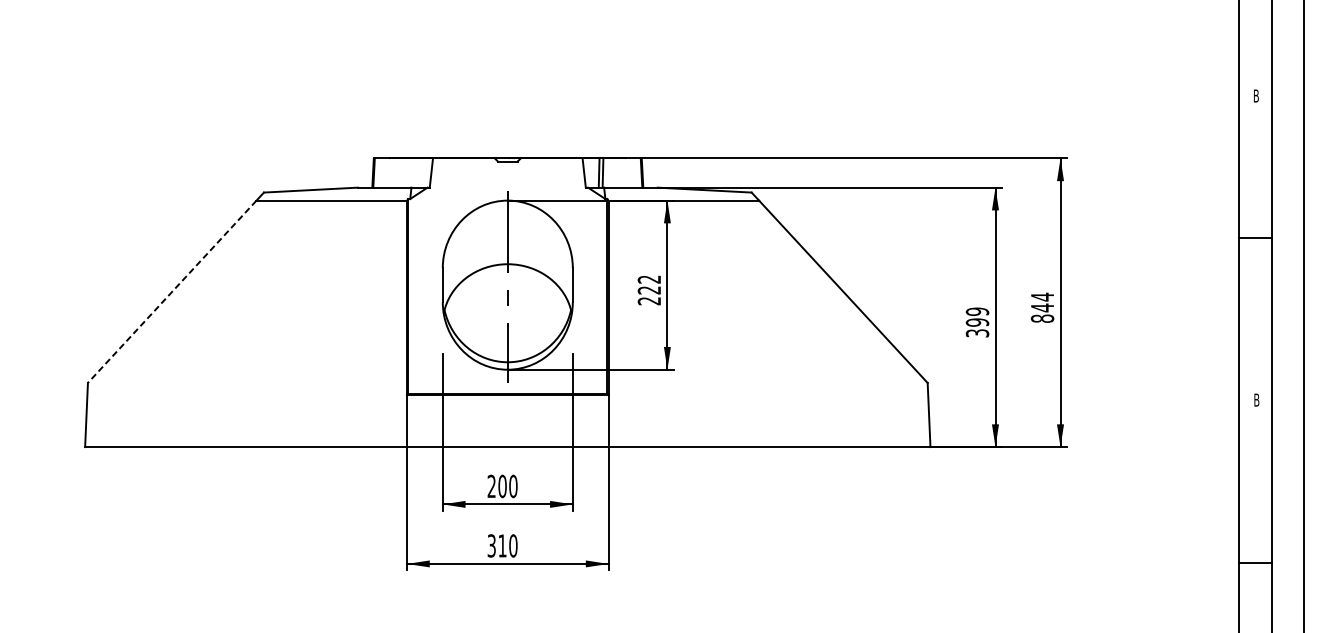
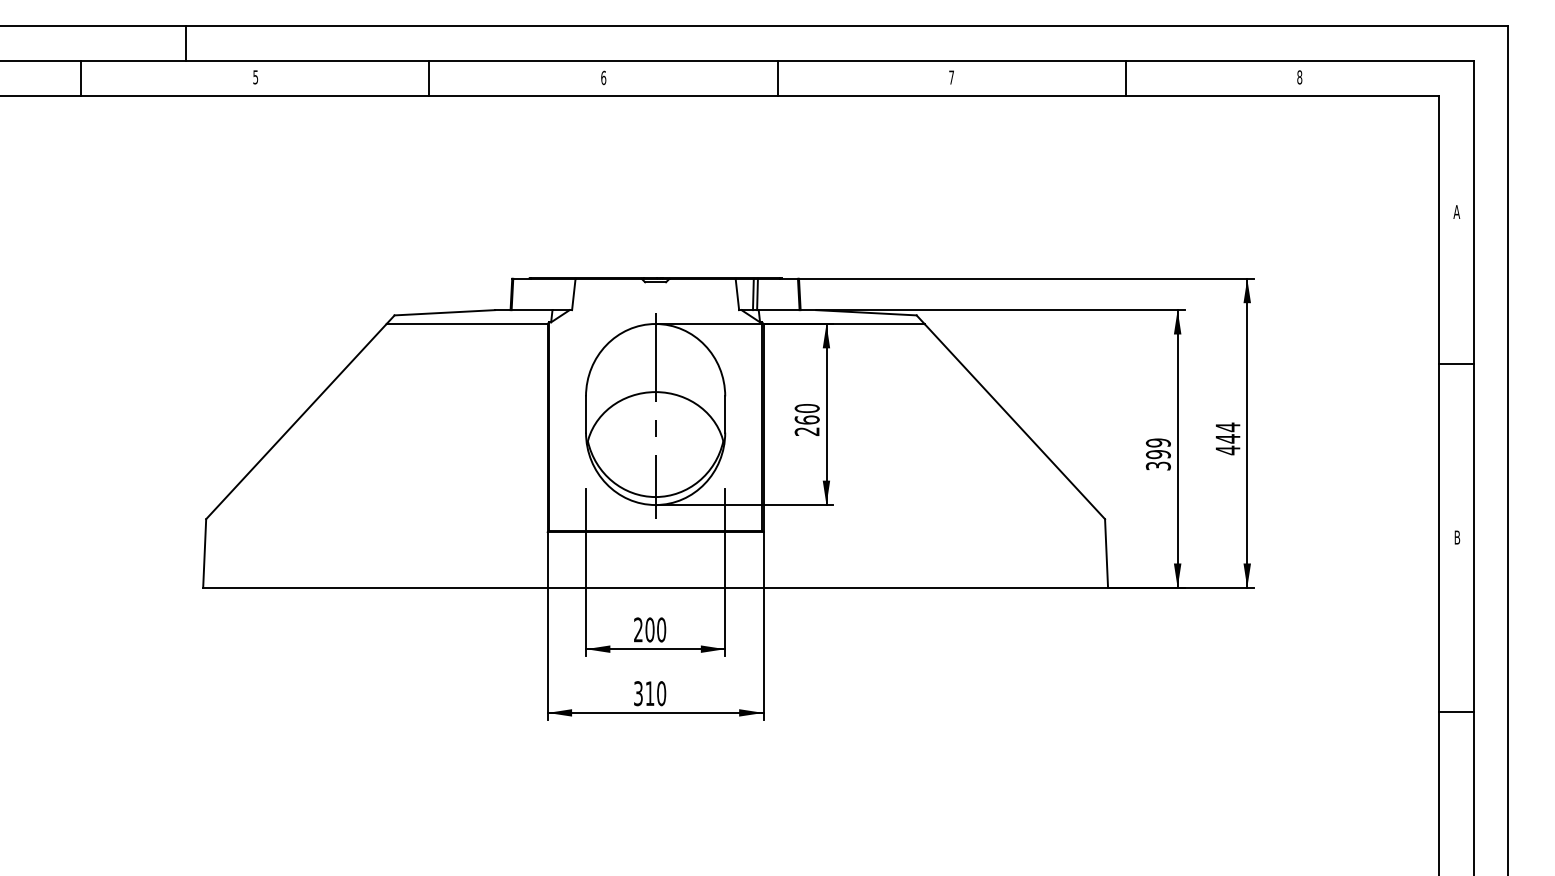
text: (1255, 95) -> (1456, 211), B -> A
text: (648, 285) -> (806, 414), 222 -> 260
line: (172, 291) -> (296, 421), dashed -> solid
text: (1042, 318) -> (1227, 450), 844 -> 444

